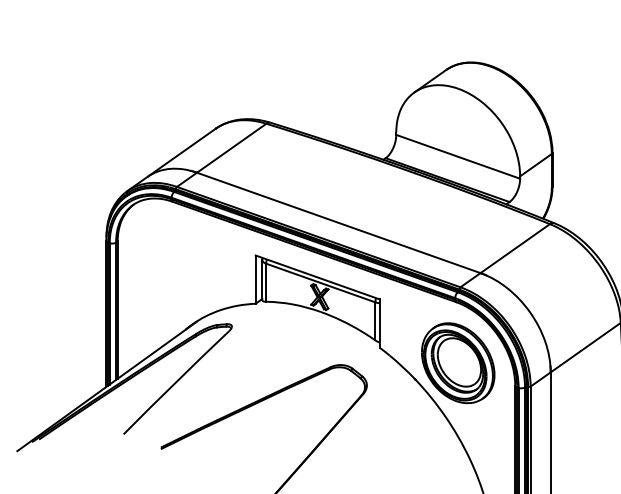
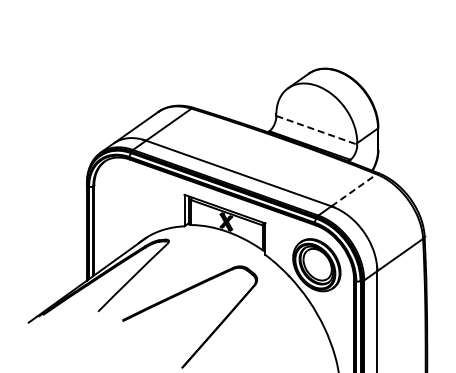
line: (457, 157) -> (316, 130), solid -> dashed
line: (515, 248) -> (354, 190), solid -> dashed

